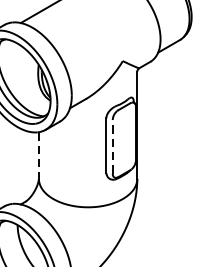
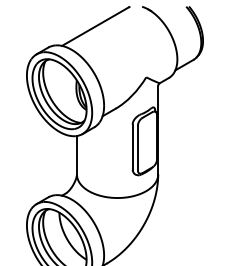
line: (112, 146) -> (137, 147), dashed -> solid
line: (38, 155) -> (76, 155), dashed -> solid

